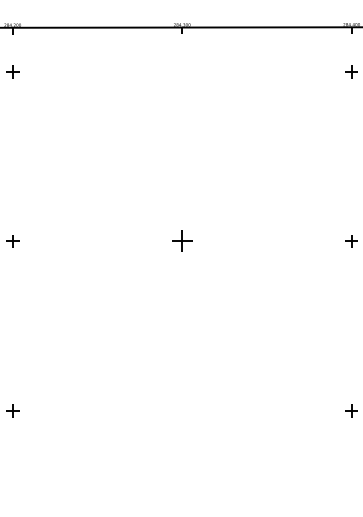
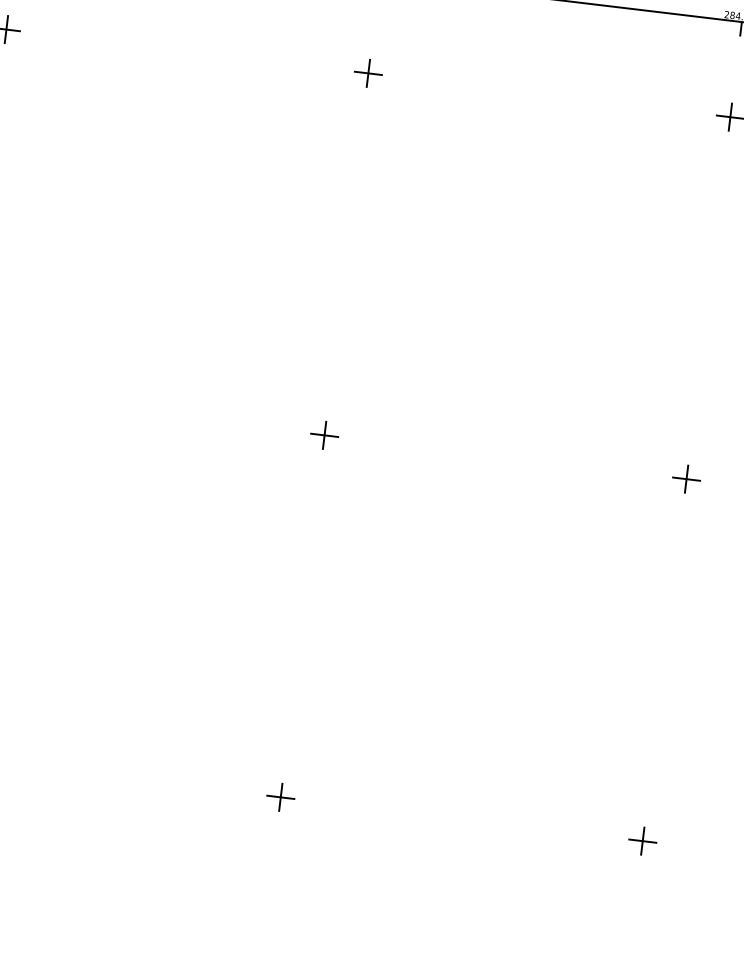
part: (181, 71) -> (366, 72), added
part: (181, 241) -> (323, 435), size x0.62
part: (181, 410) -> (279, 796), added

